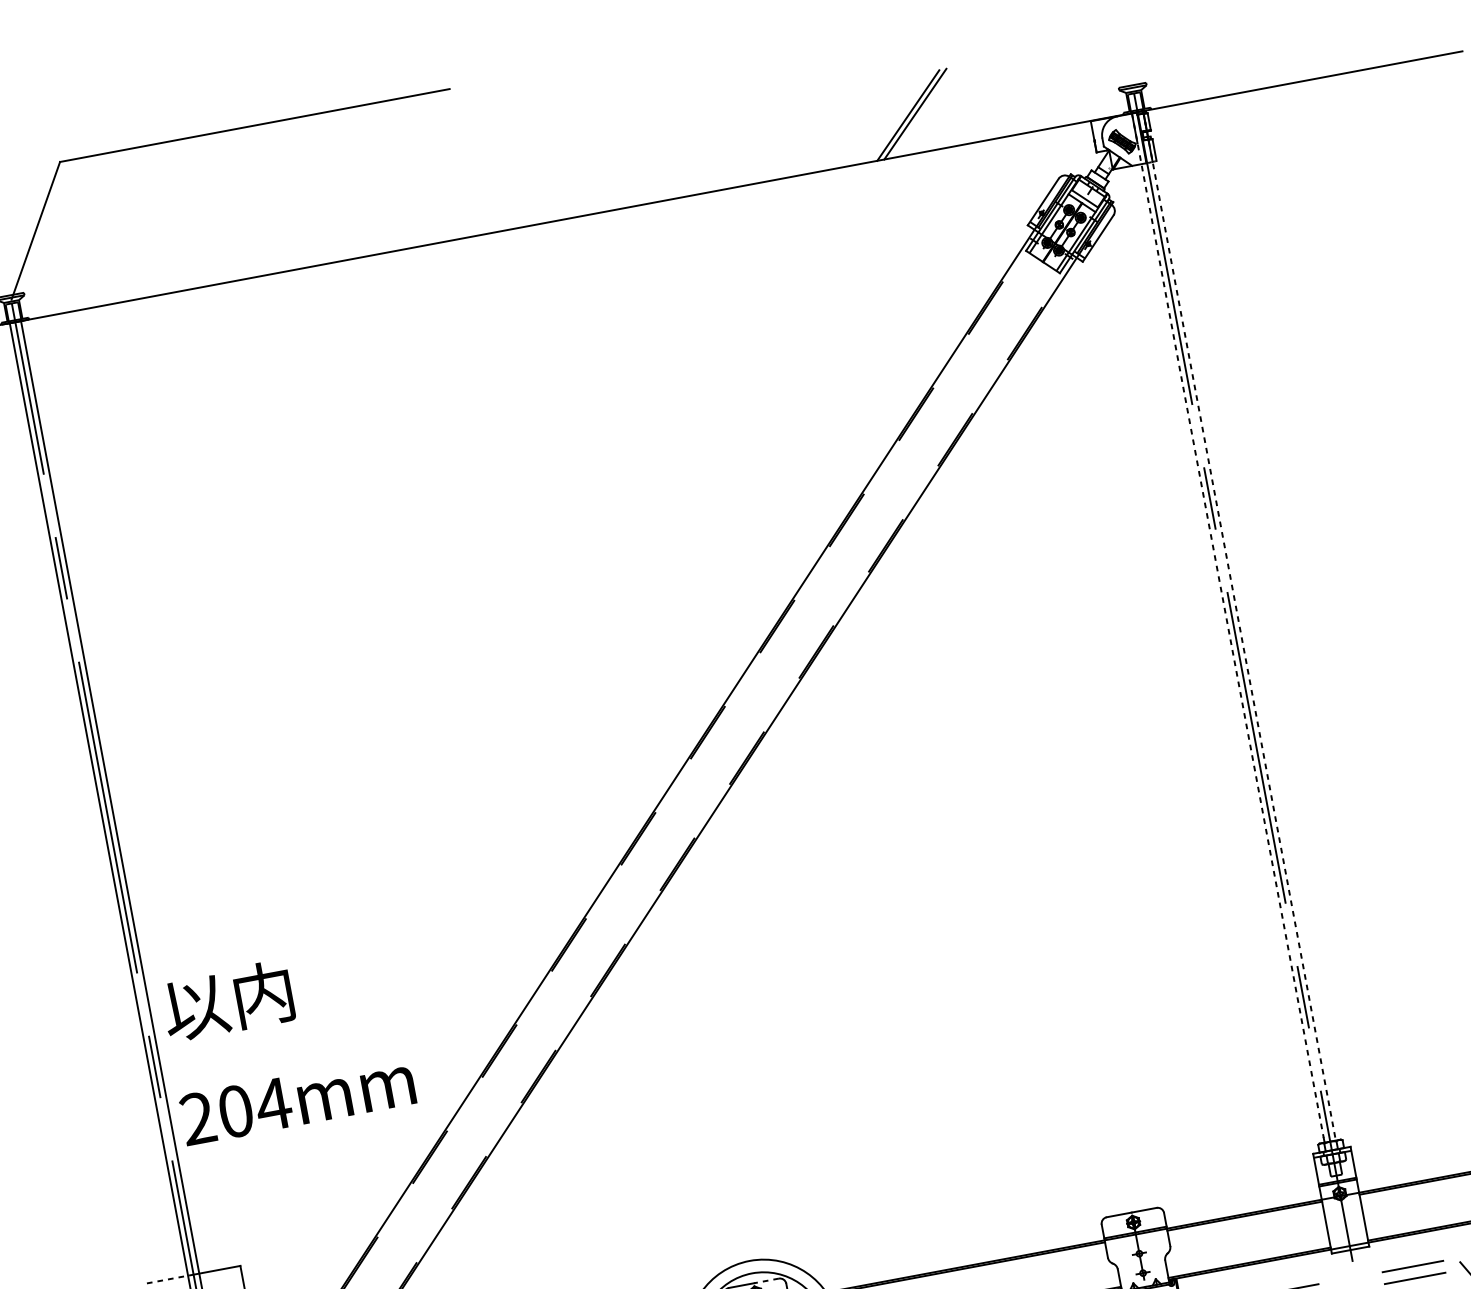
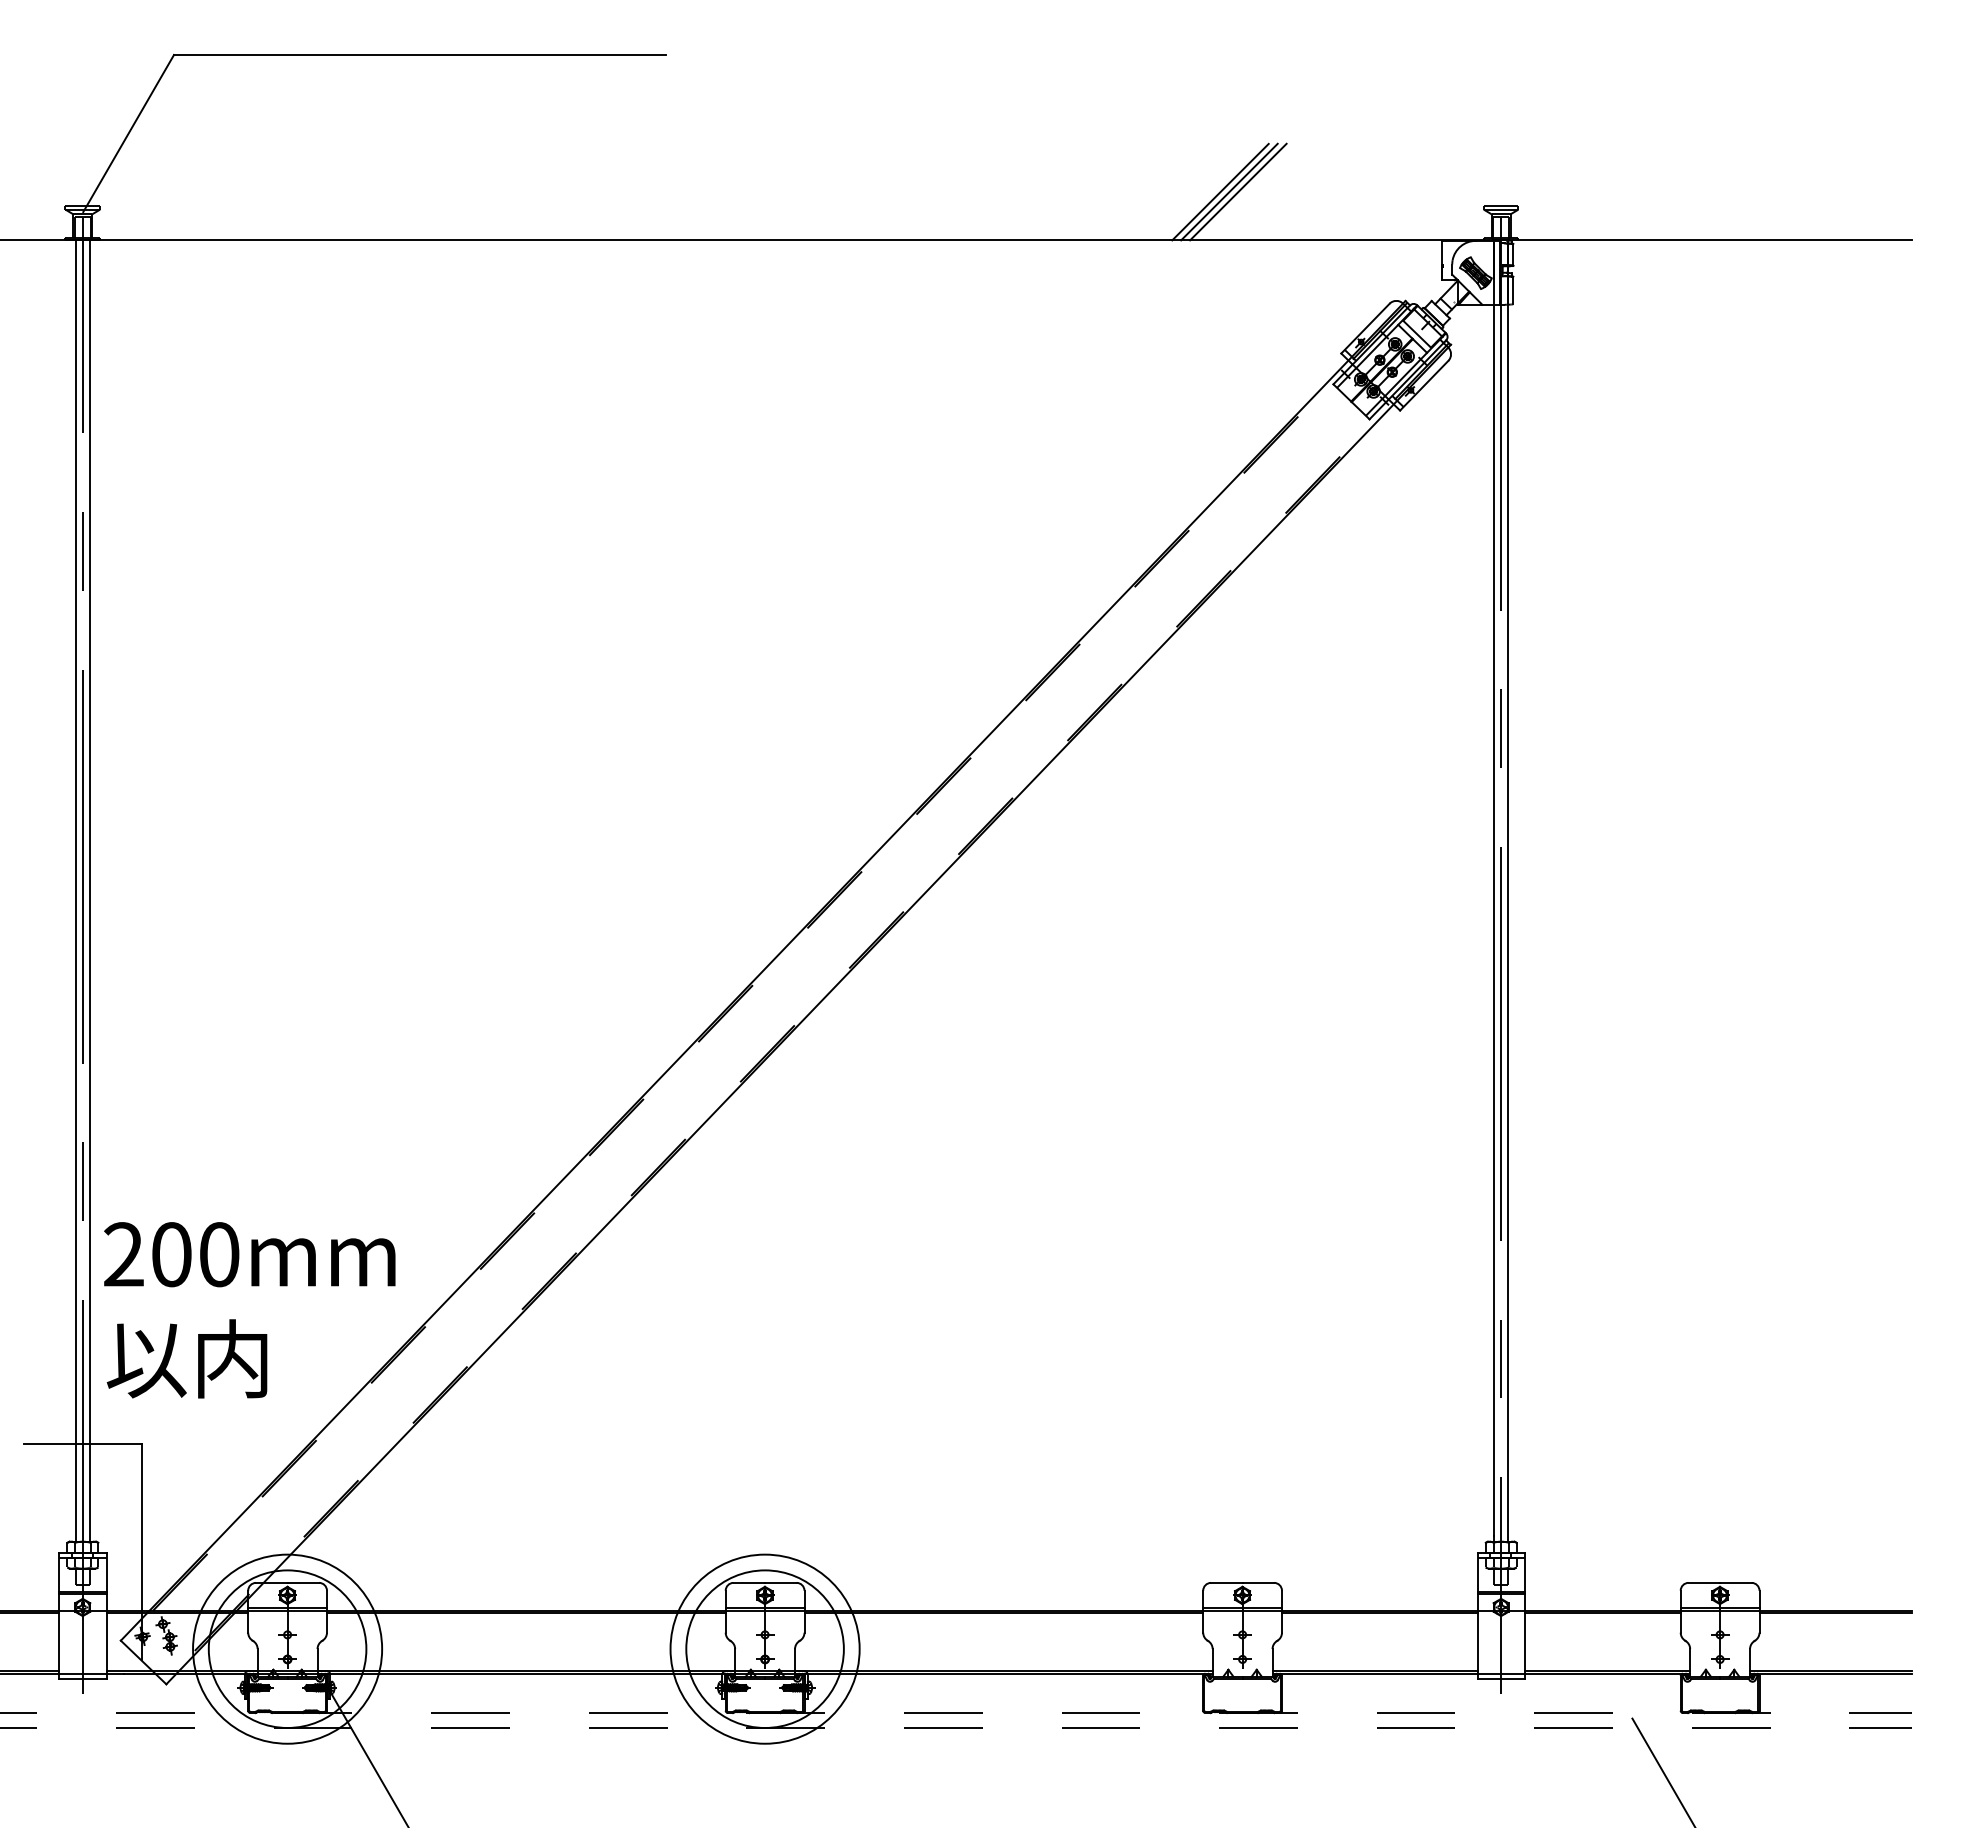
line: (922, 112) -> (1238, 191), added
line: (1228, 625) -> (1494, 887), dashed -> solid
line: (1239, 625) -> (1508, 890), dashed -> solid
text: (227, 1000) -> (186, 1358), moved
text: (272, 1104) -> (218, 1254), 204mm -> 200mm
line: (170, 1279) -> (53, 1444), dashed -> solid
line: (766, 1280) -> (780, 1582), dashed -> solid

